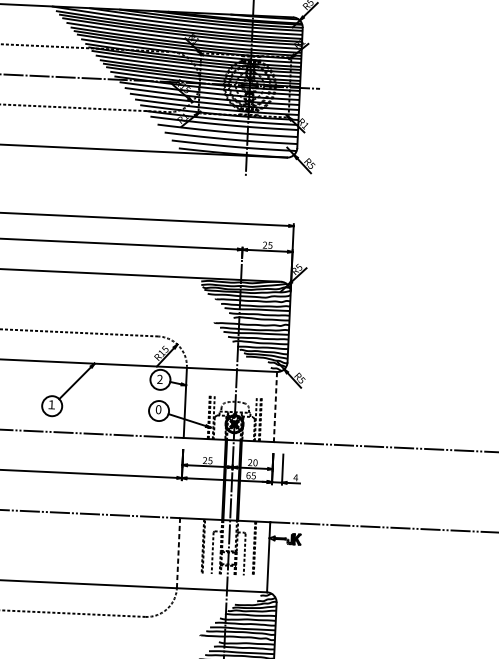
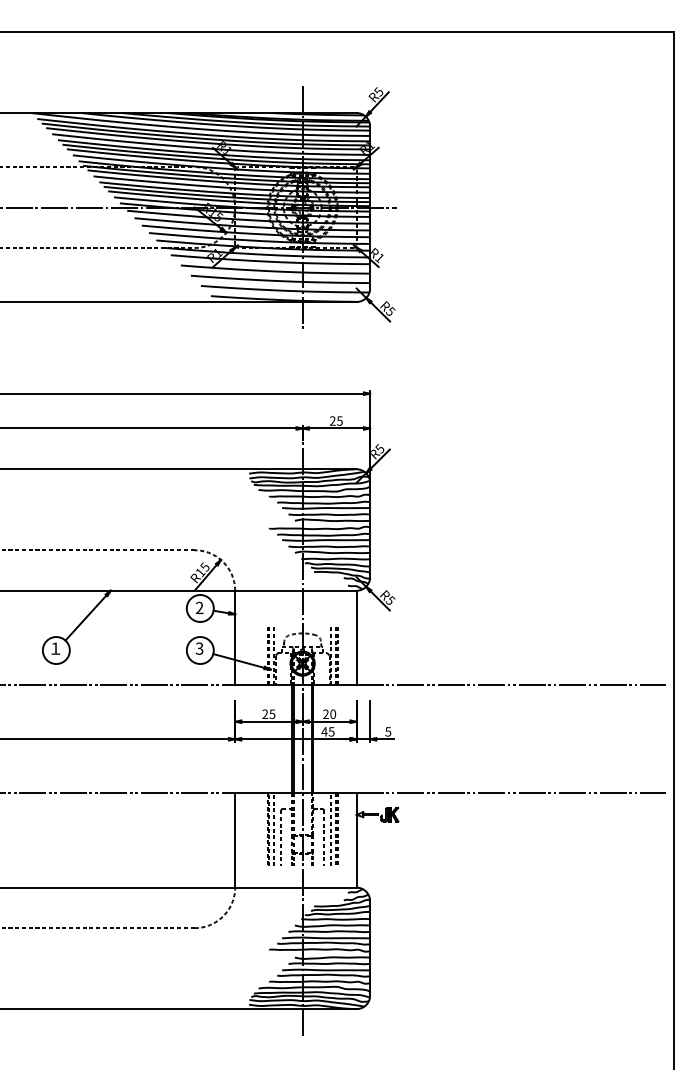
line: (275, 407) -> (356, 638), dashed -> solid
text: (158, 409) -> (199, 648), 0 -> 3
text: (248, 475) -> (324, 731), 65 -> 45
text: (295, 477) -> (388, 731), 4 -> 5
line: (208, 546) -> (274, 829), added
line: (249, 548) -> (330, 829), added
line: (178, 552) -> (235, 839), dashed -> solid

